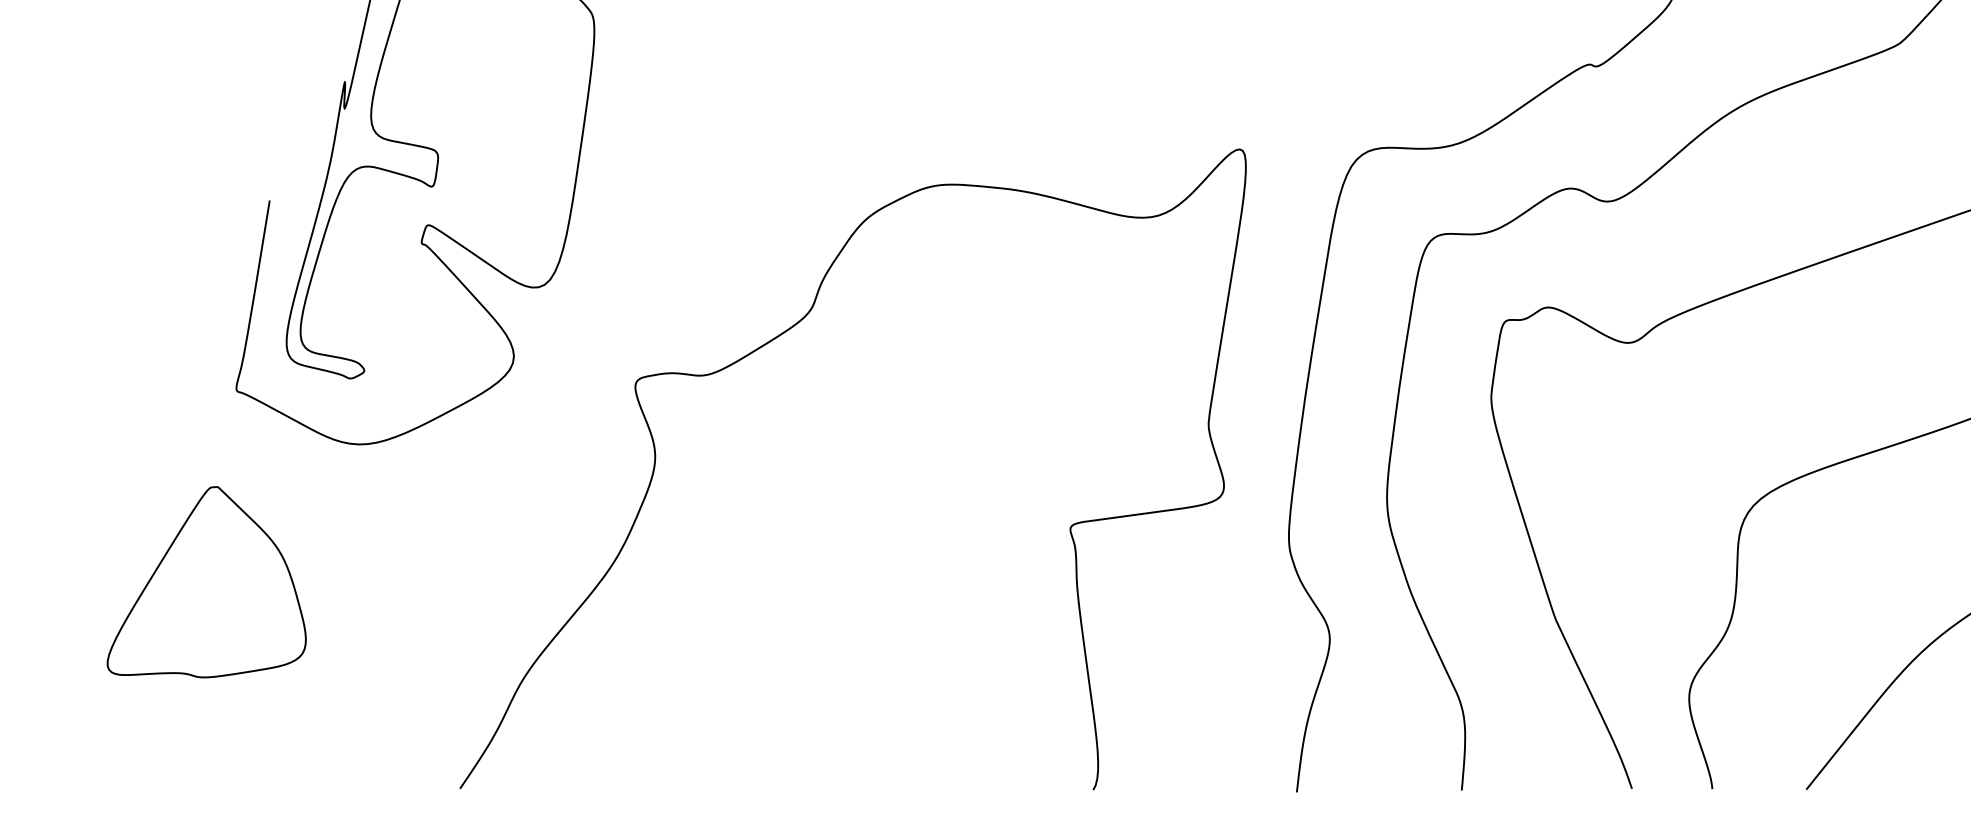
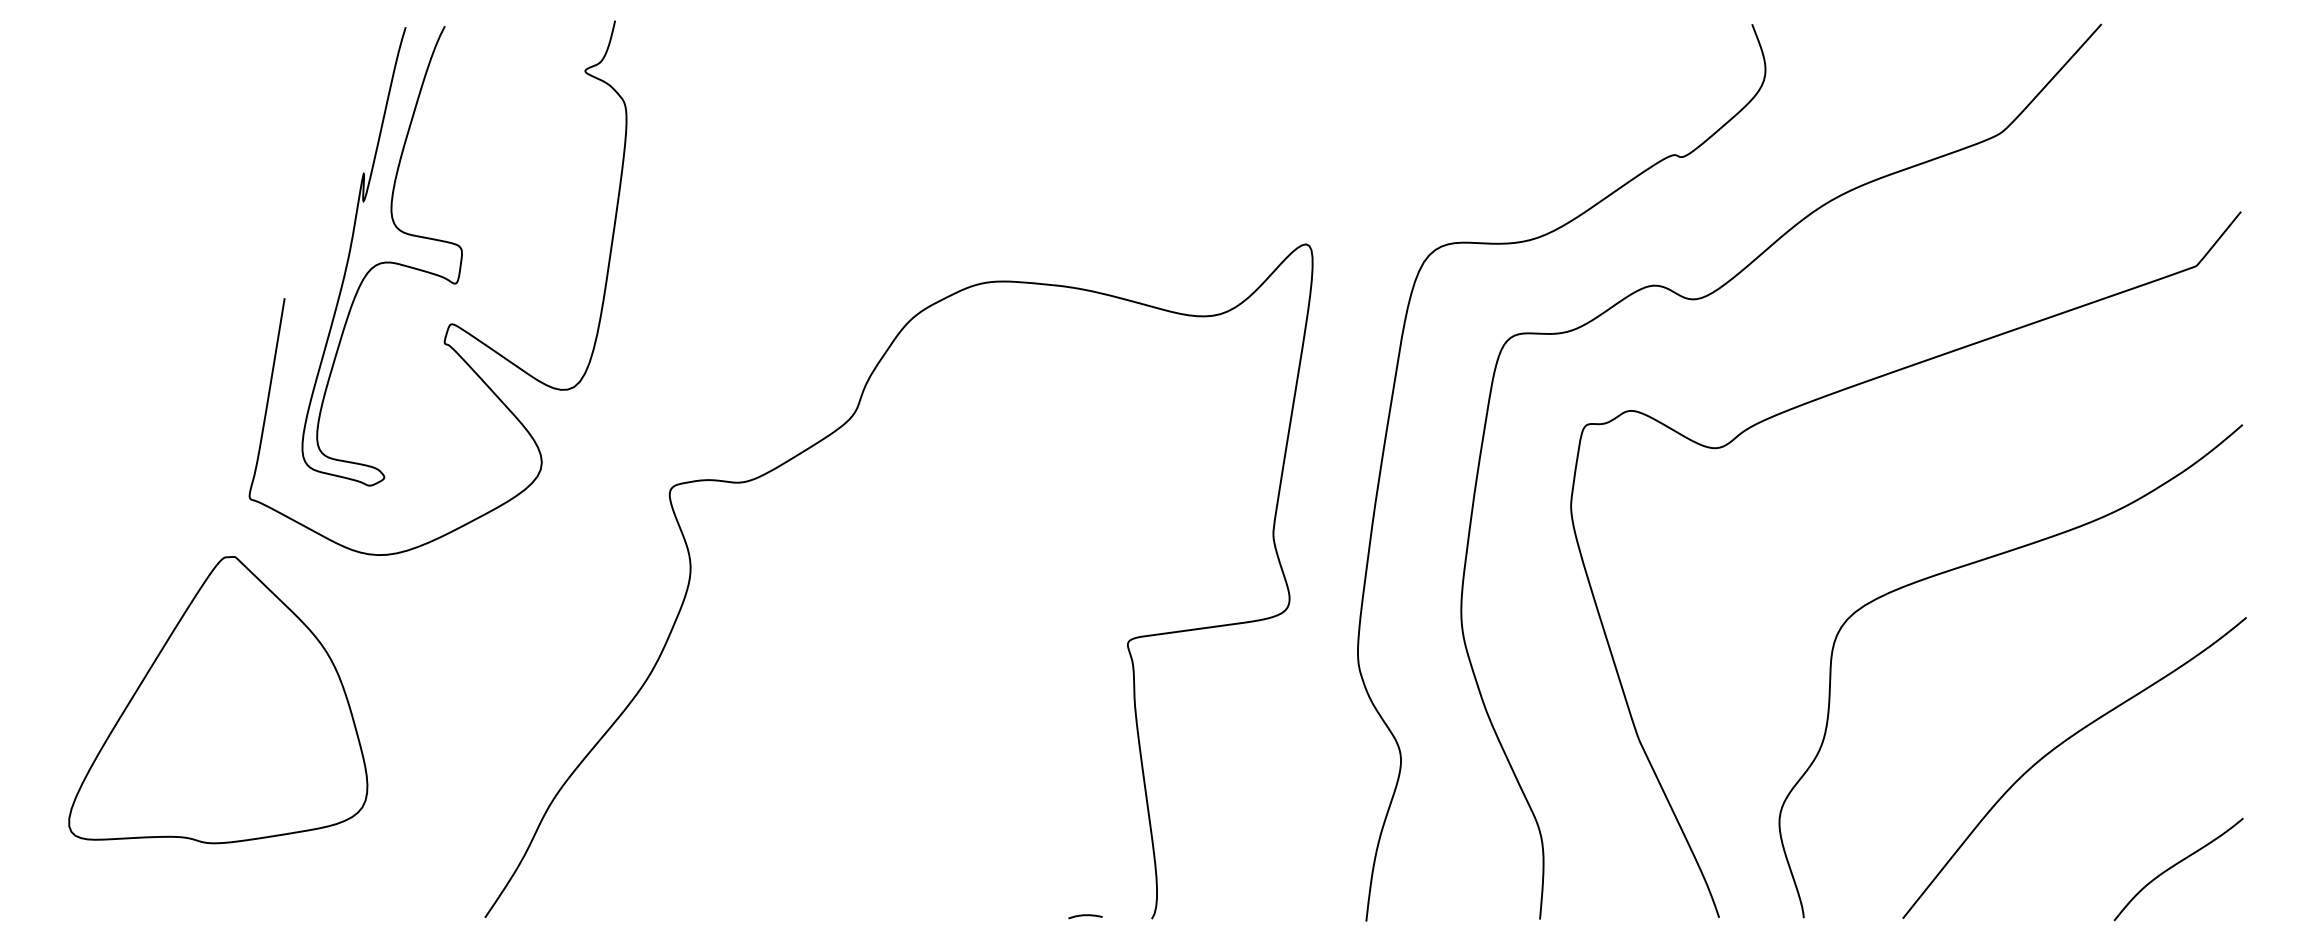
part: (206, 582) -> (218, 700), size x1.43
curve: (1030, 787) -> (1085, 916), added

